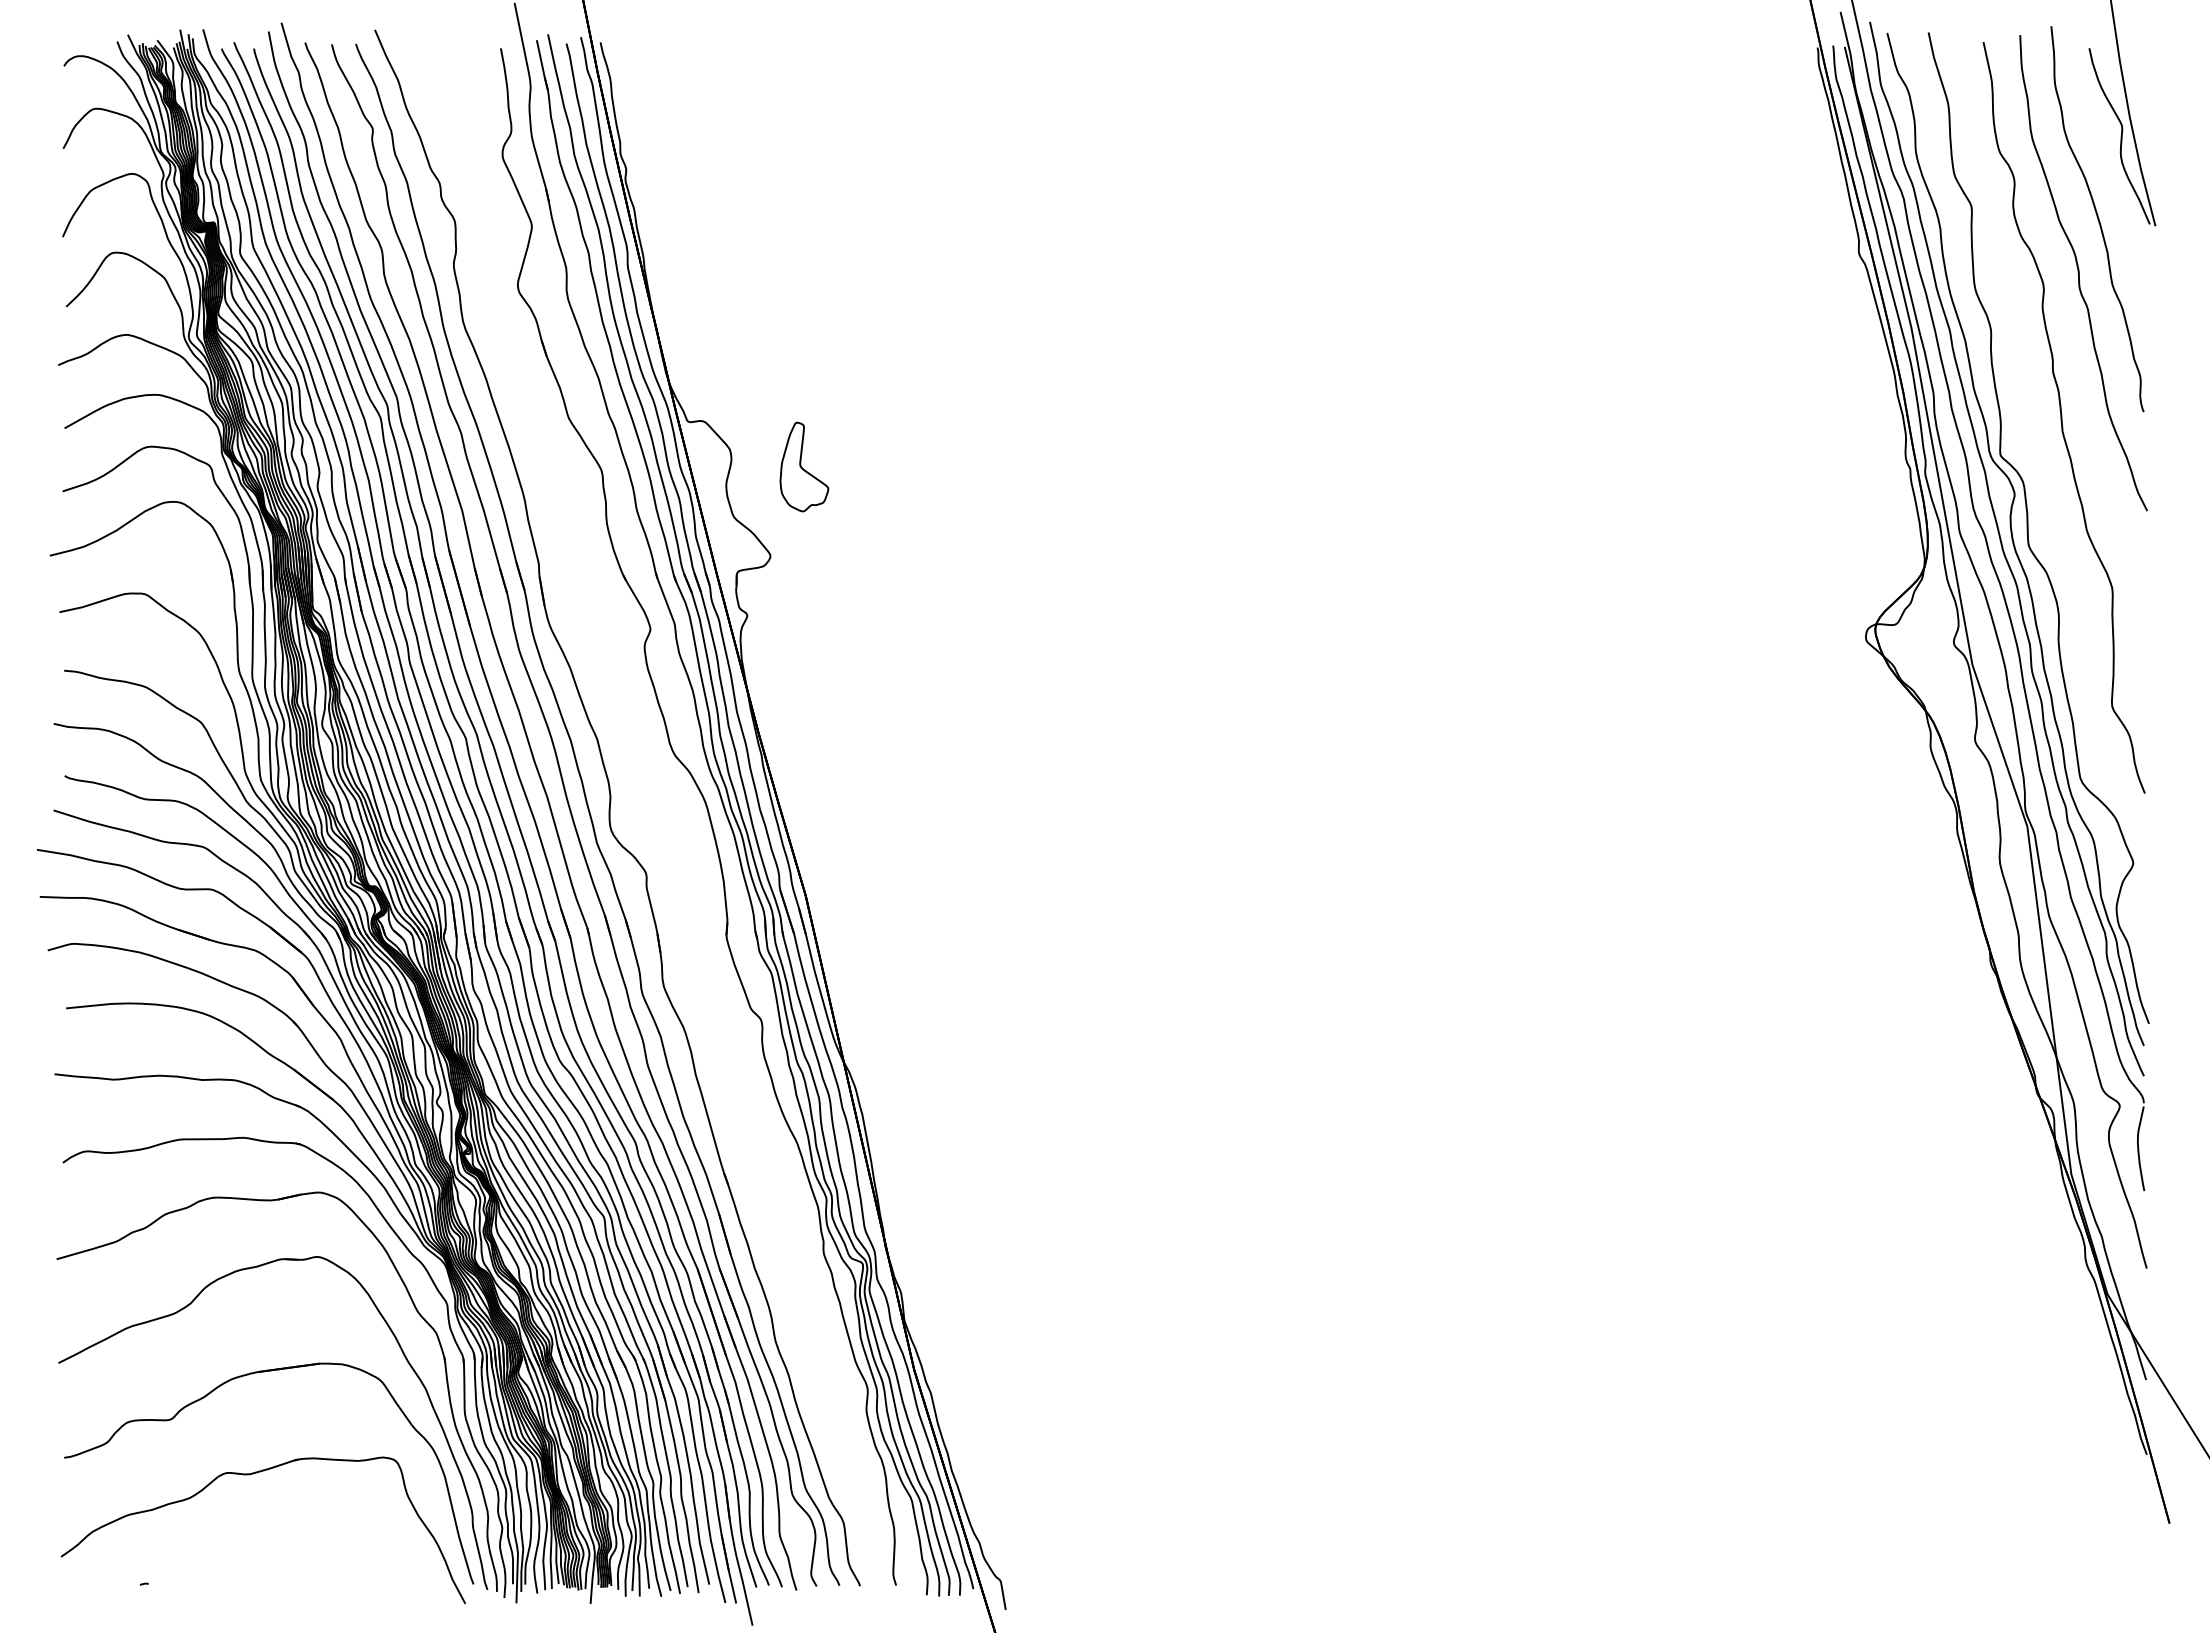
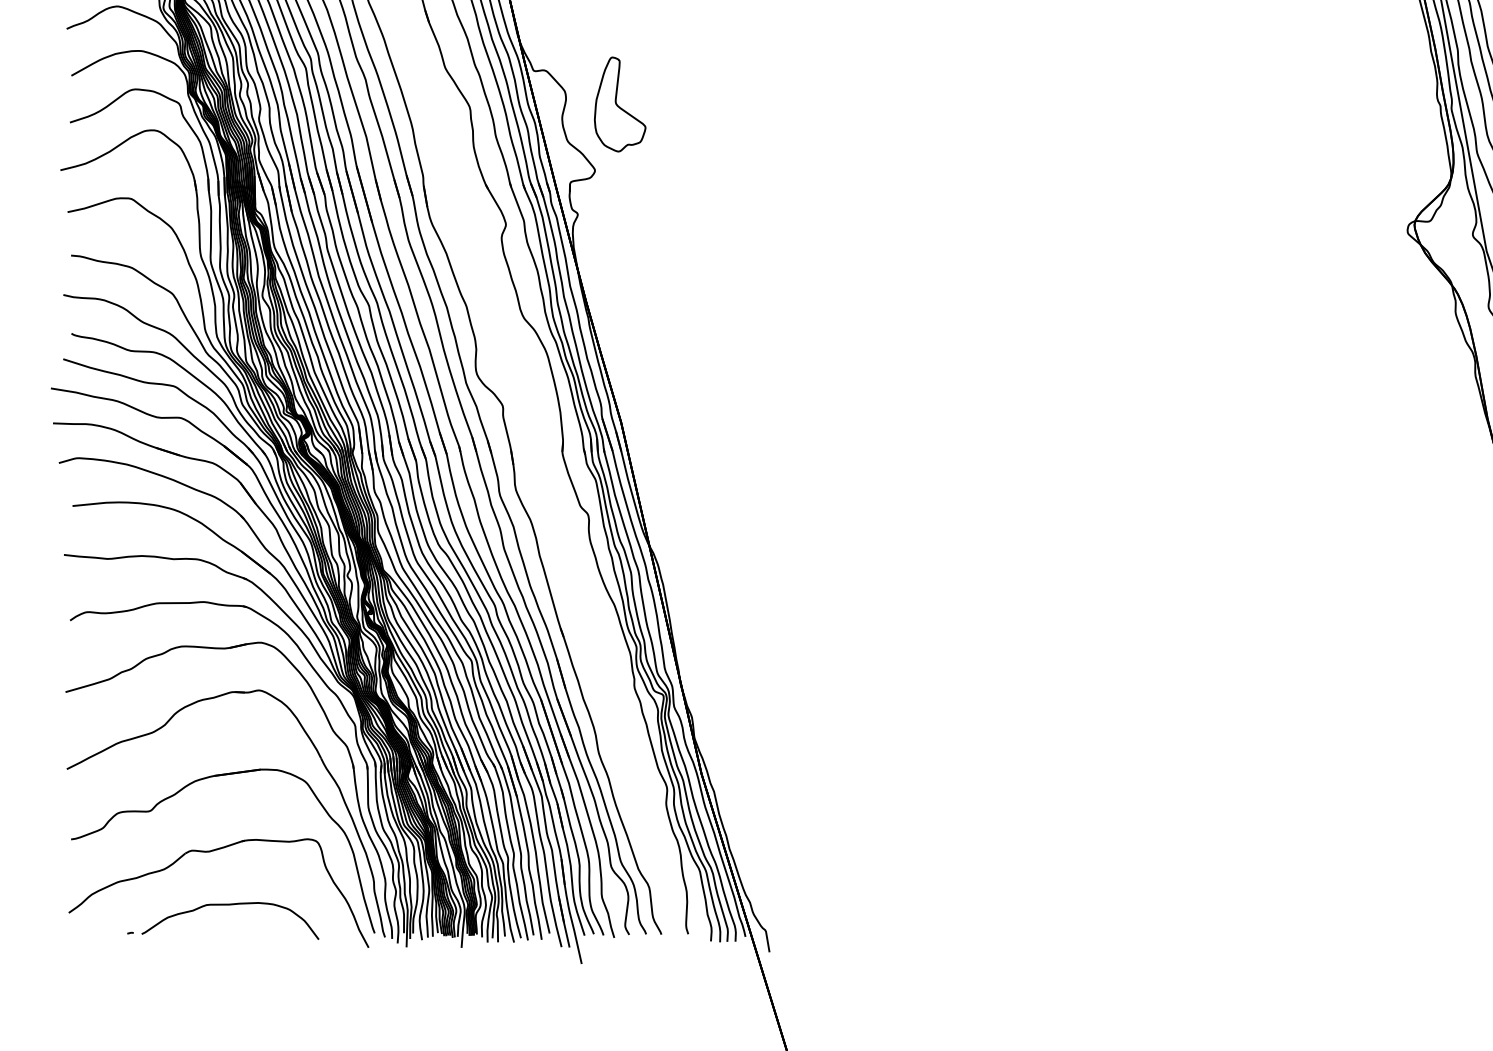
part: (804, 466) -> (620, 104), size x1.43
curve: (278, 1546) -> (230, 905), added

